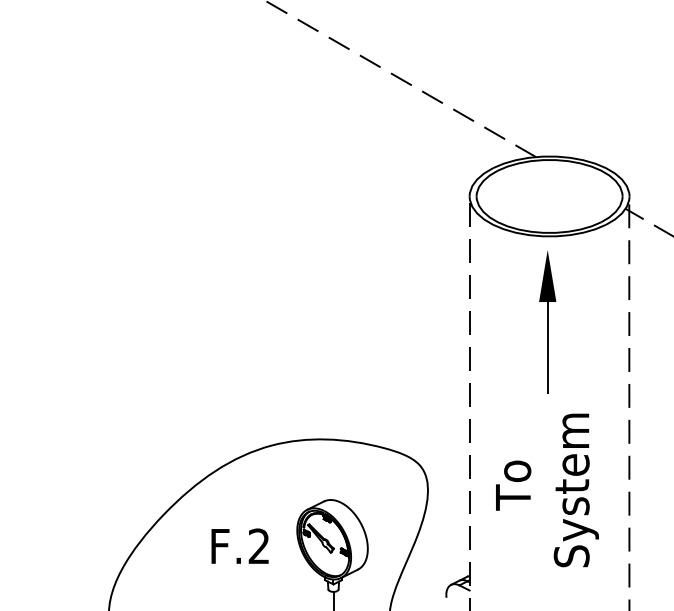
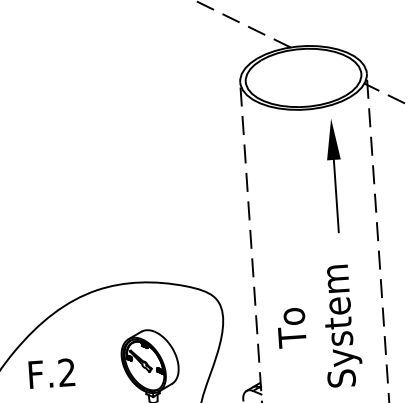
part: (547, 321) -> (334, 175), moved
text: (513, 485) -> (291, 327), moved
text: (575, 490) -> (341, 326), moved
text: (239, 545) -> (51, 372), moved

